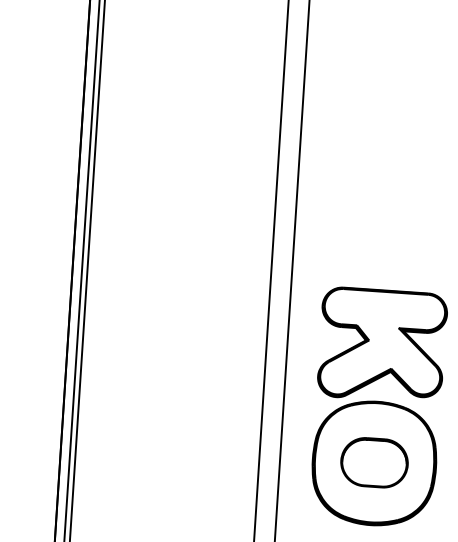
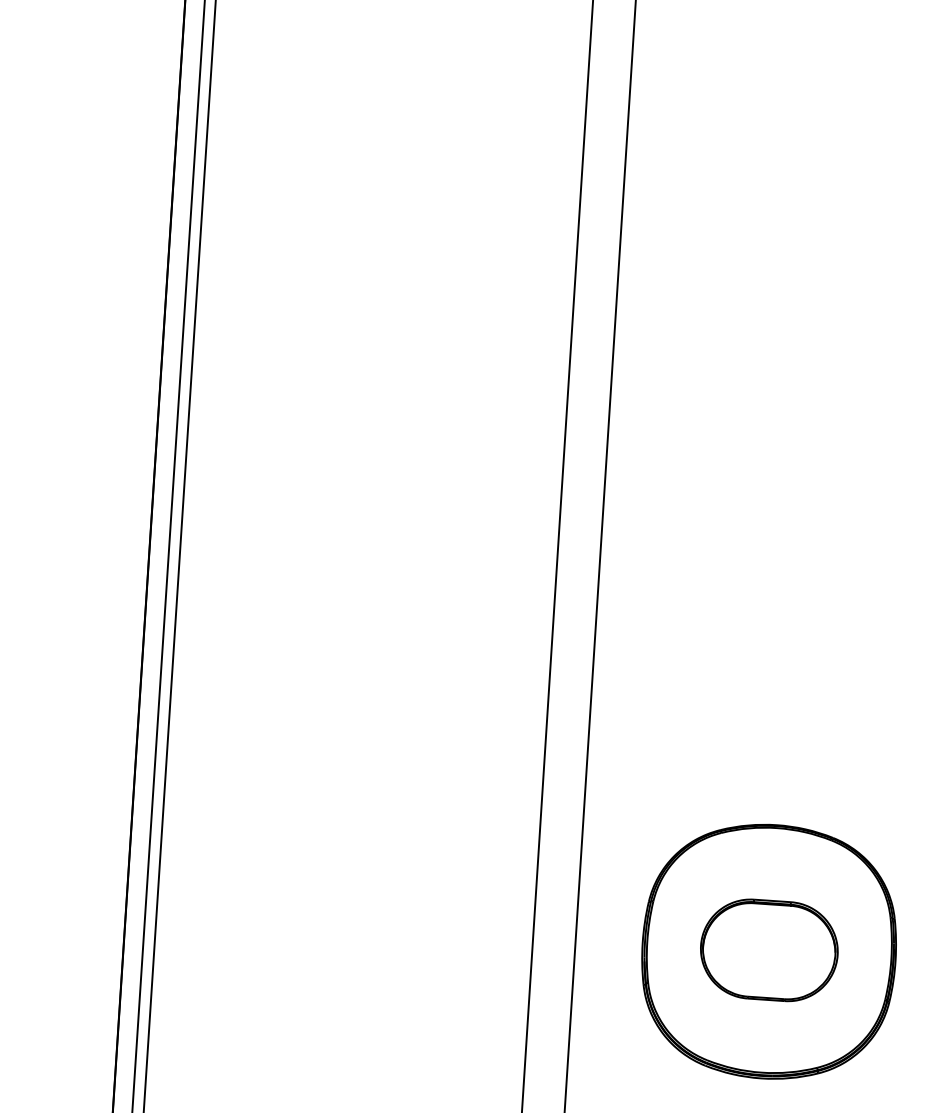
part: (382, 342) -> (785, 703), removed

